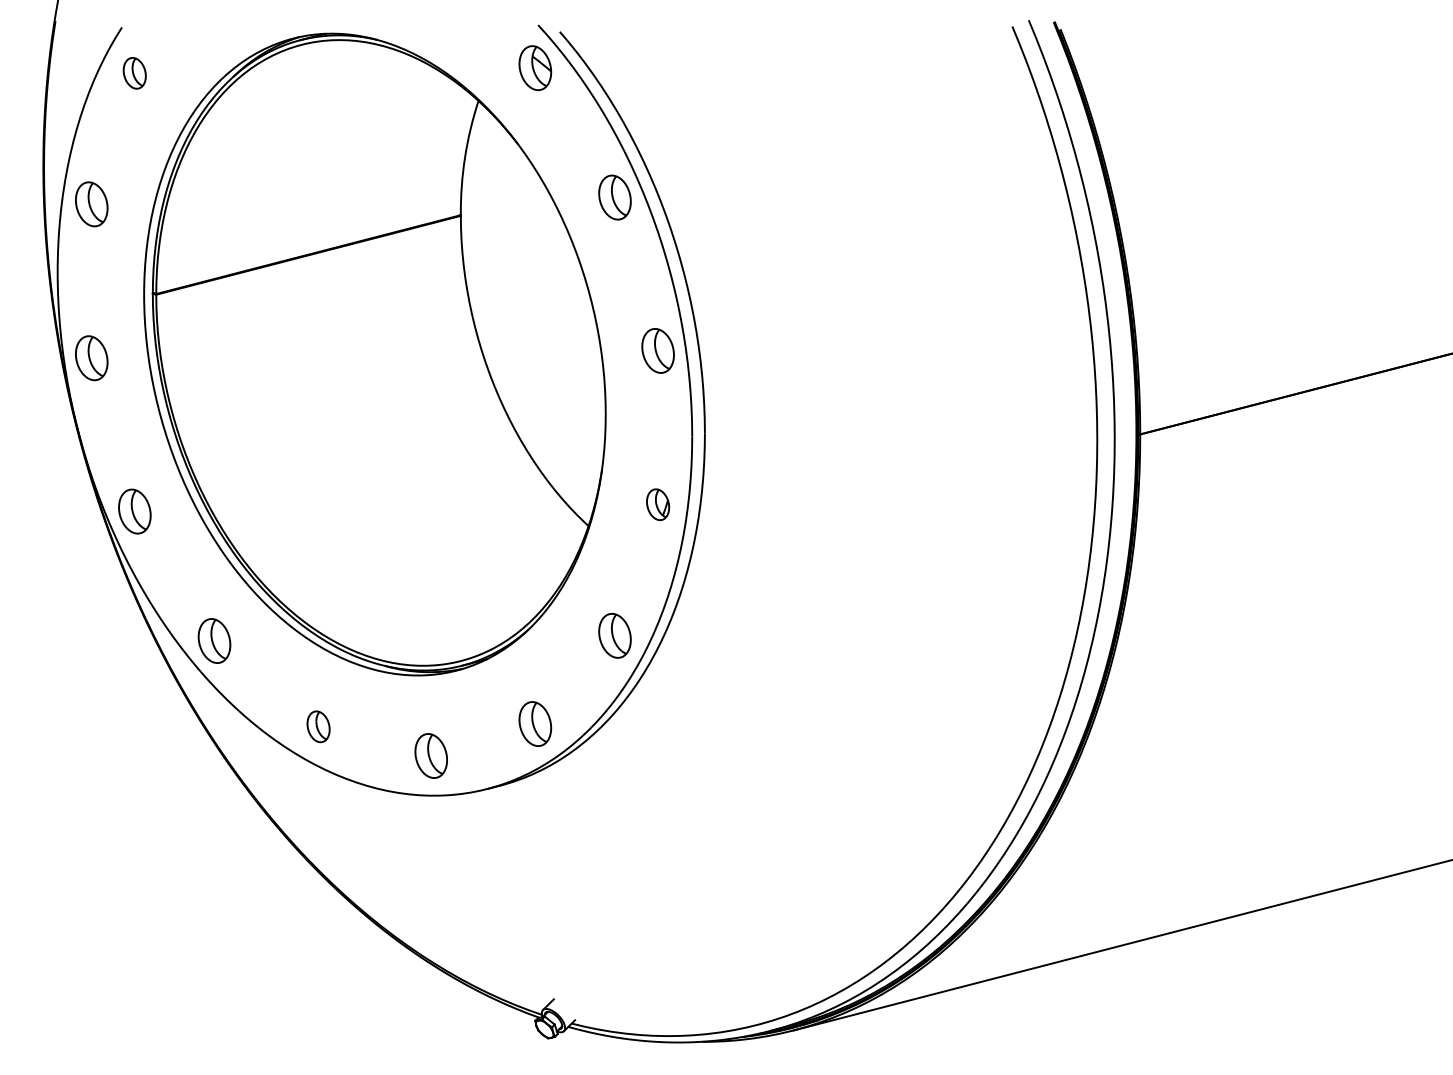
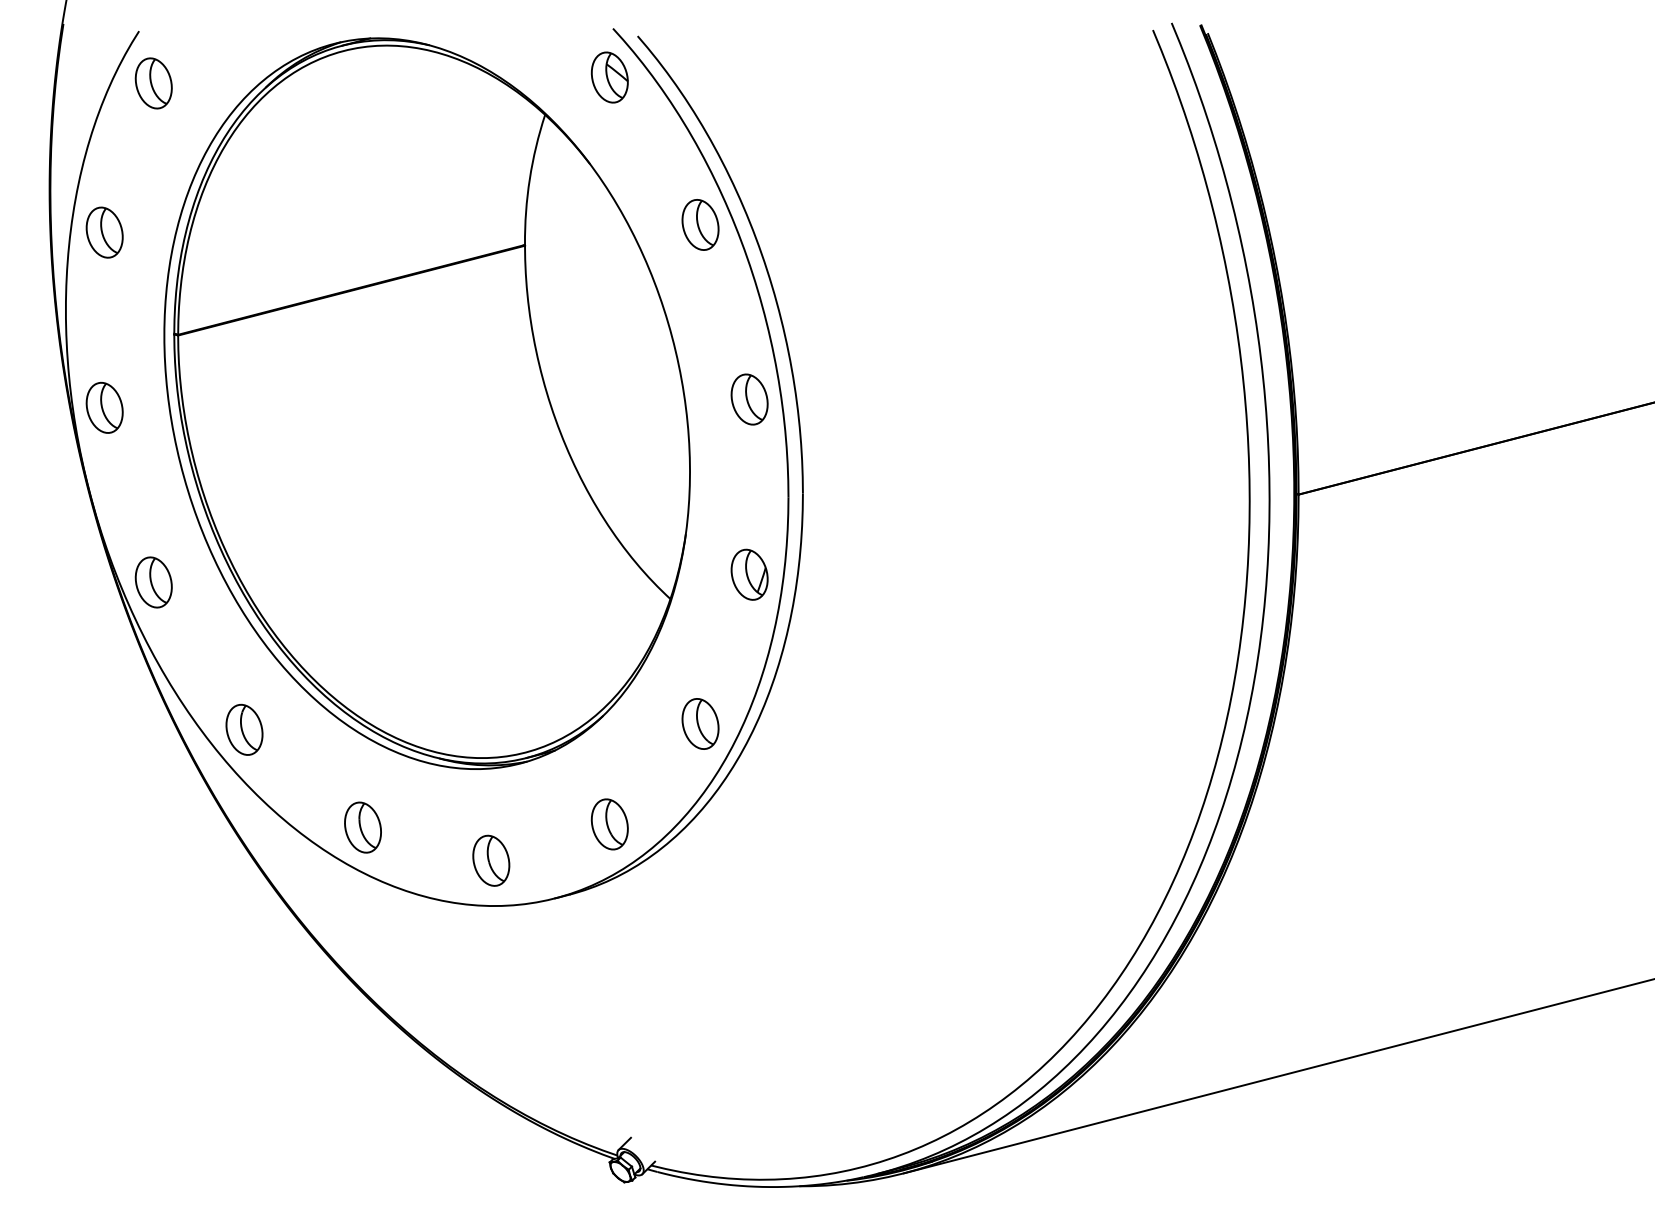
part: (134, 73) -> (153, 83), size x1.43
part: (658, 504) -> (749, 574), size x1.43
part: (318, 726) -> (362, 827), size x1.43

